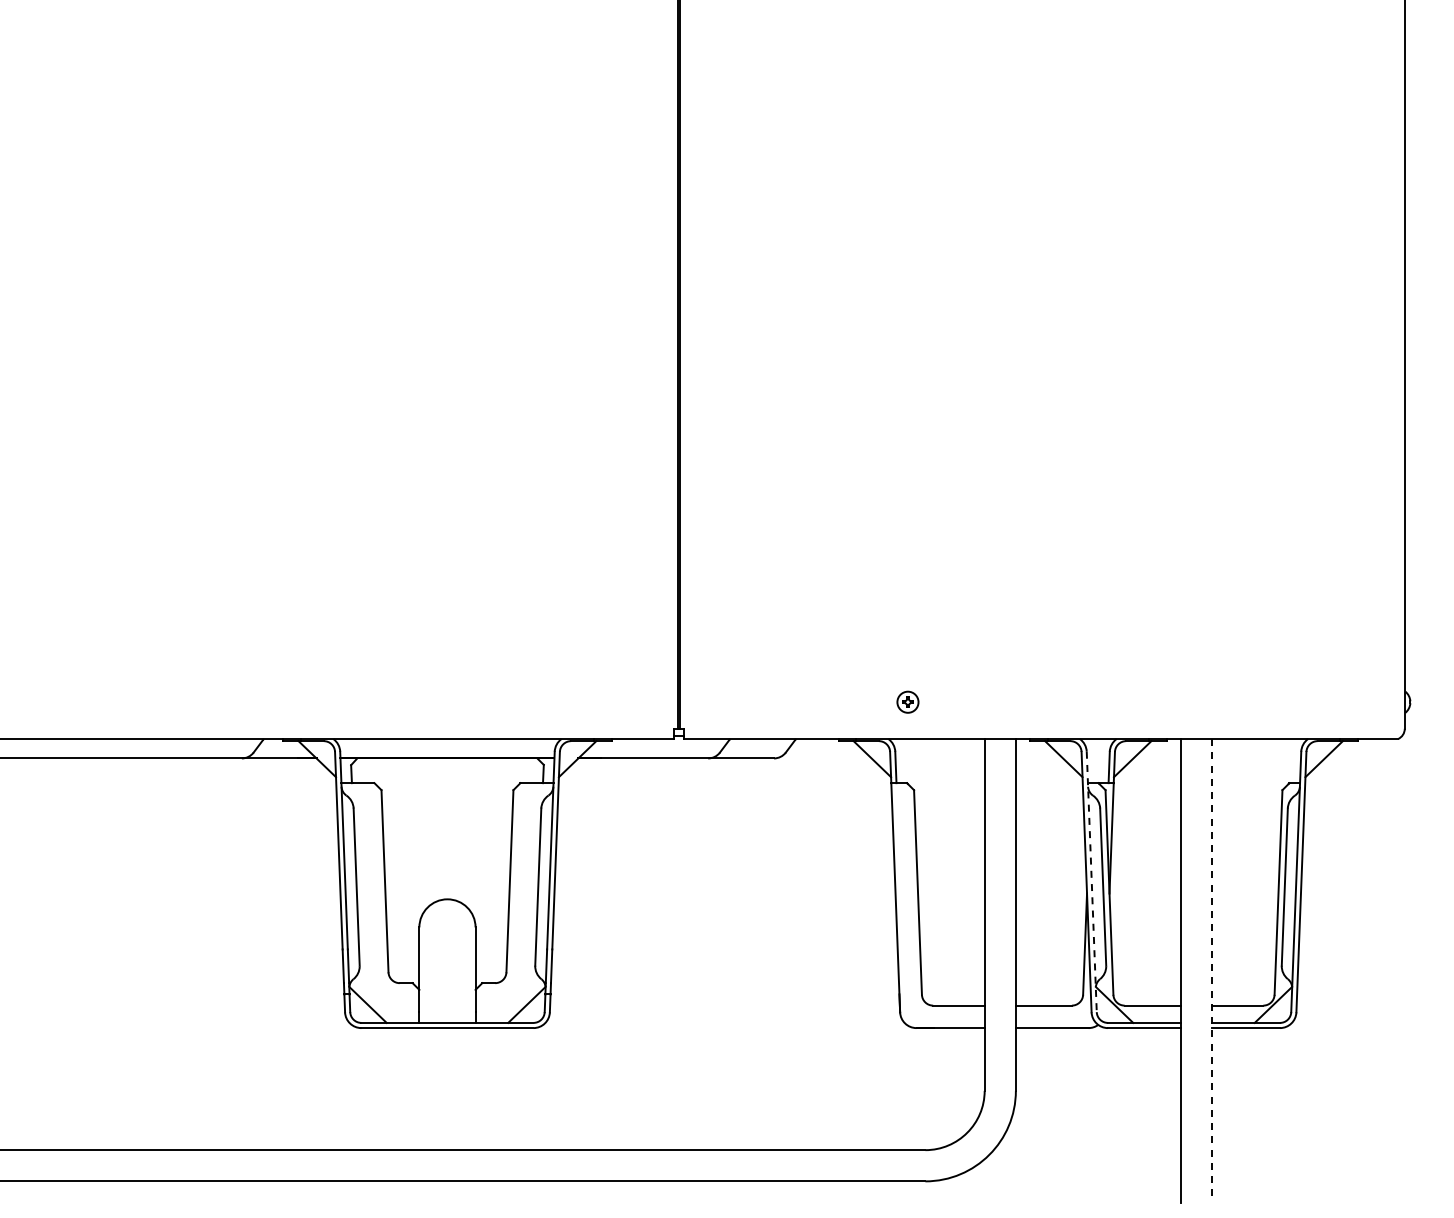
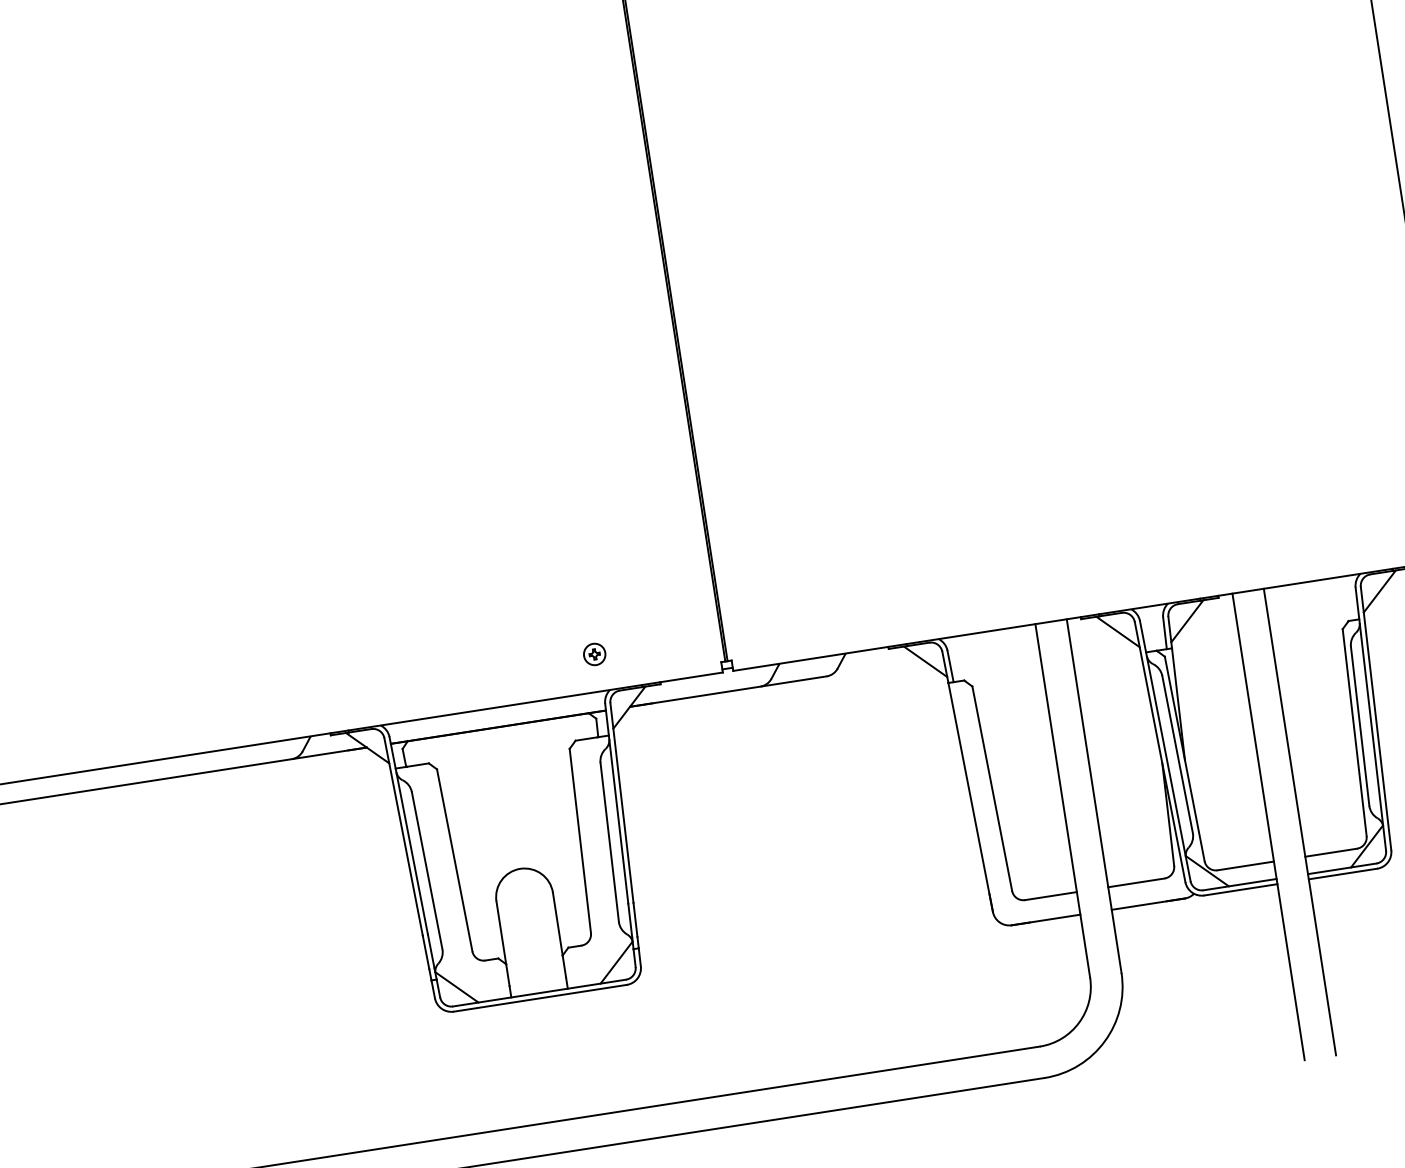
part: (907, 701) -> (594, 653), moved
line: (1091, 882) -> (1165, 751), dashed -> solid
line: (1211, 971) -> (1299, 822), dashed -> solid

